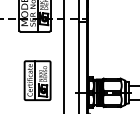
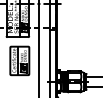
part: (37, 80) -> (19, 60), moved

